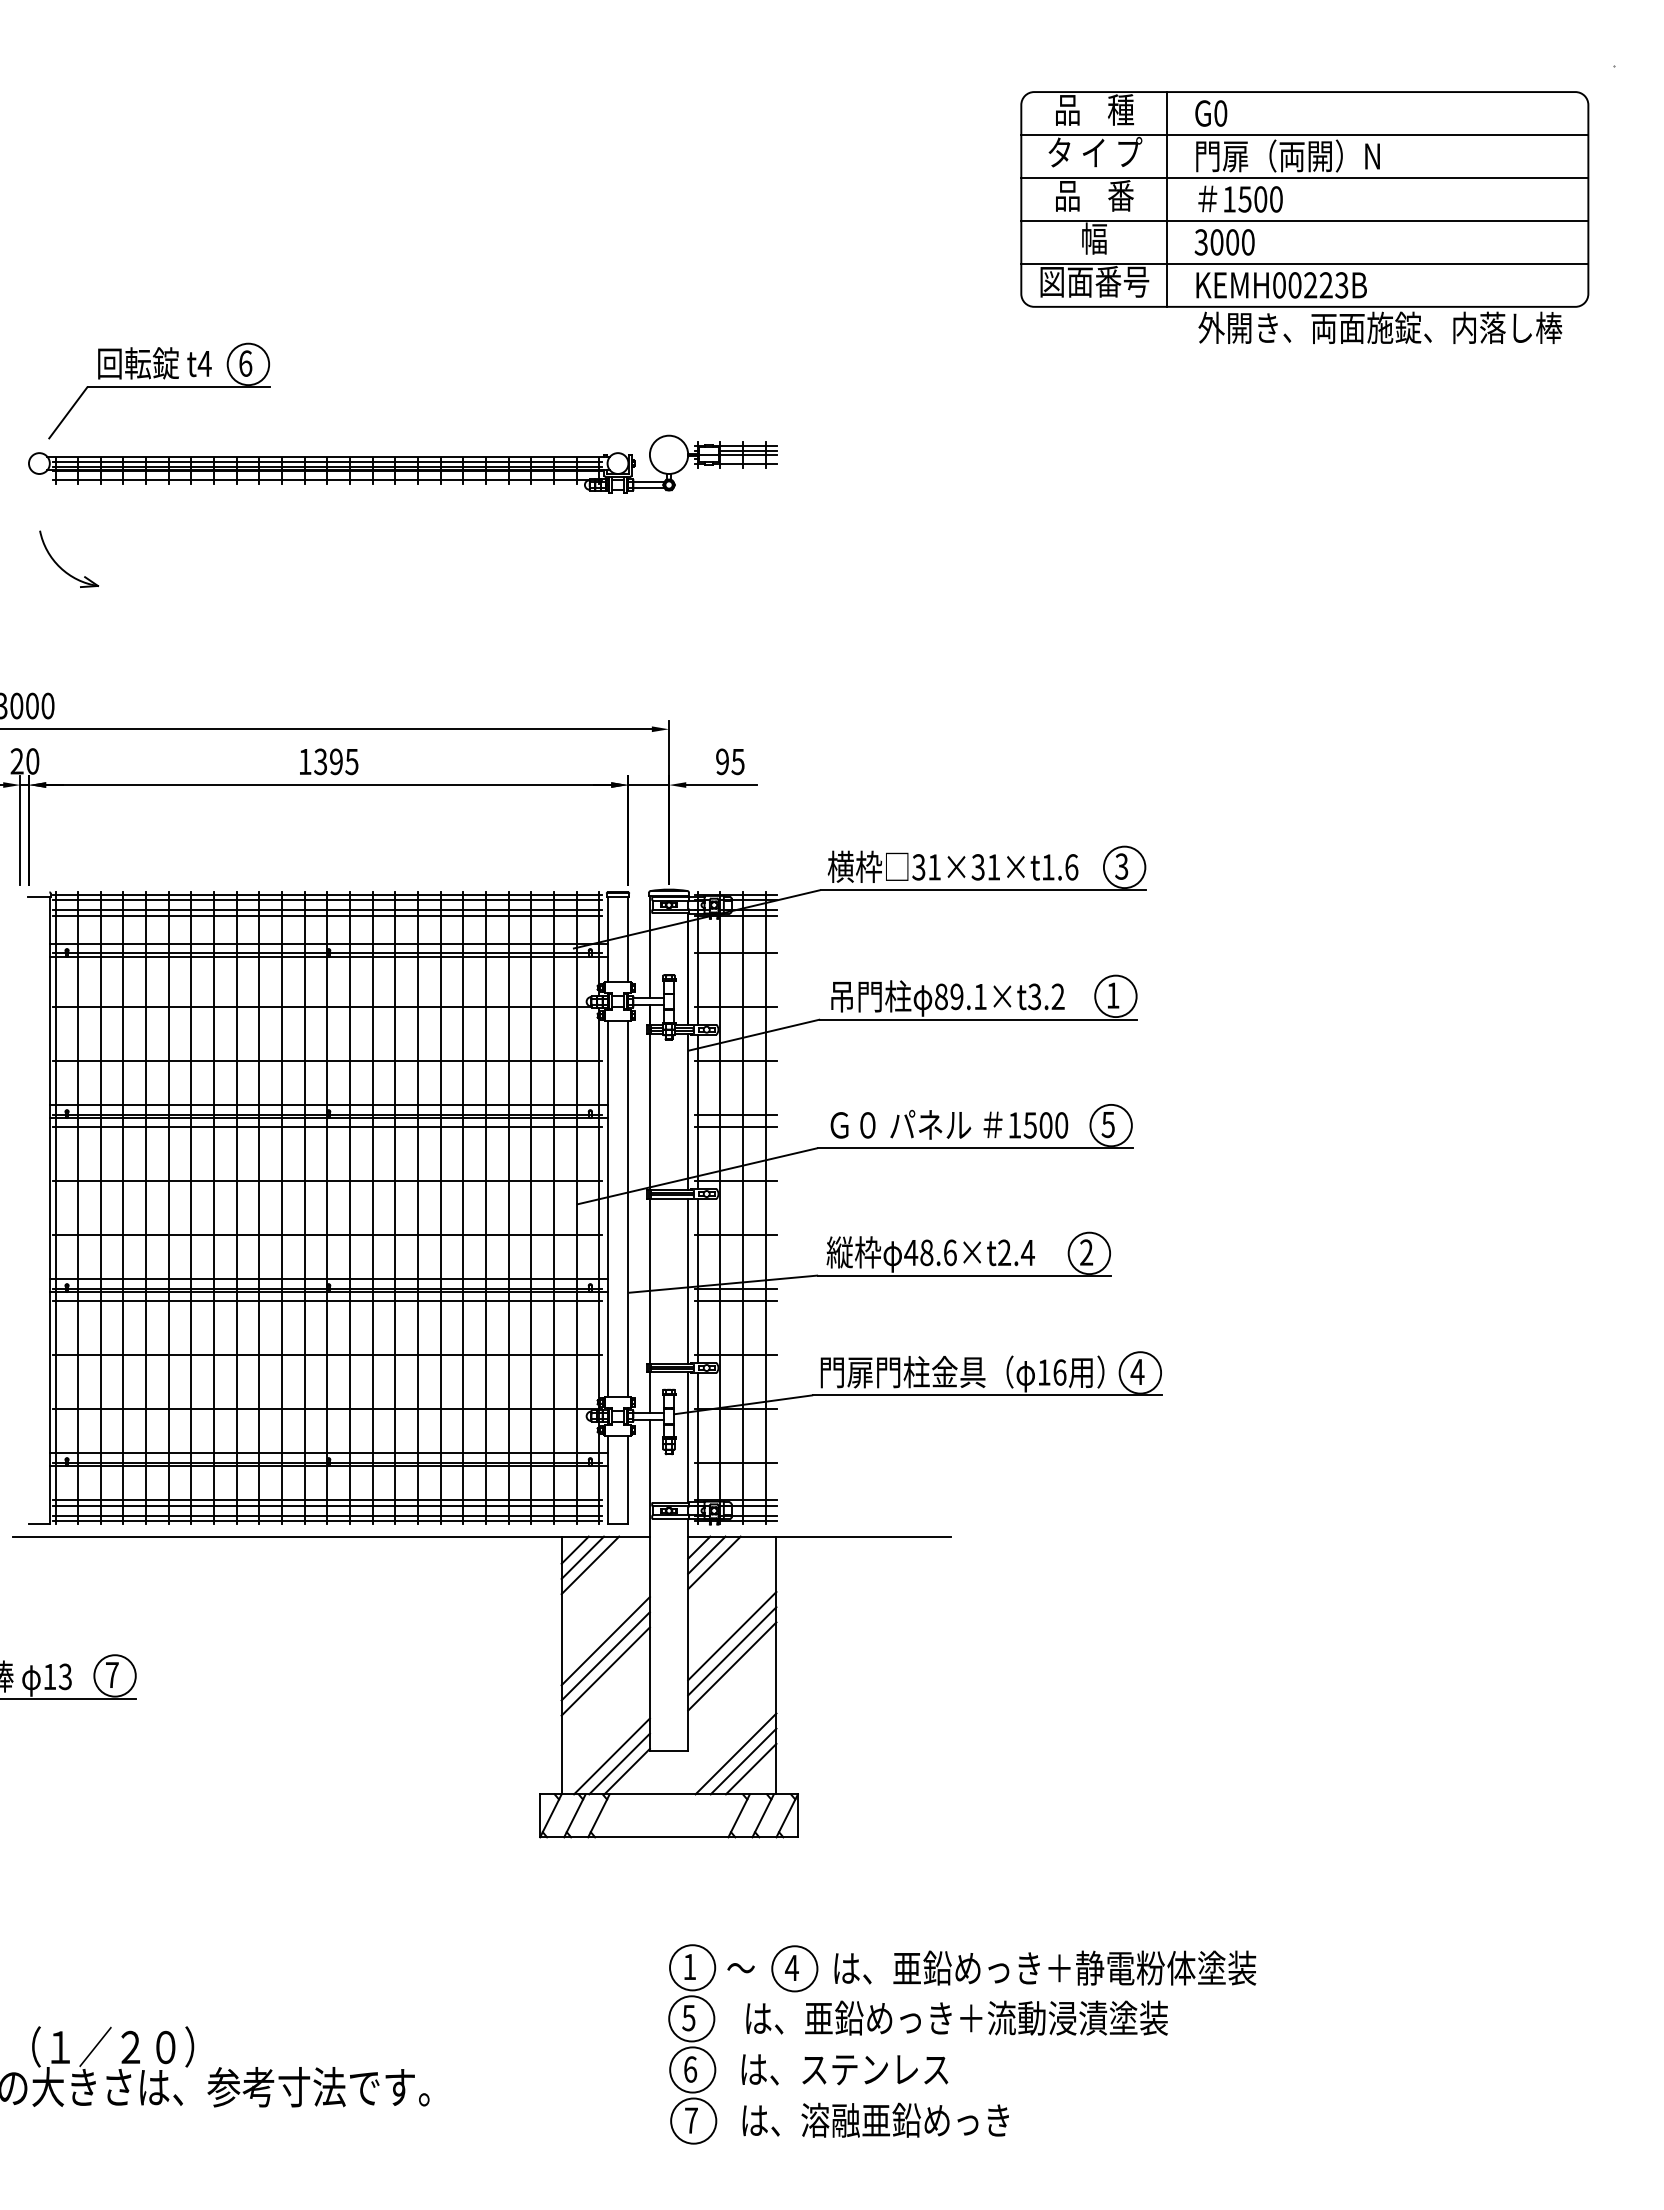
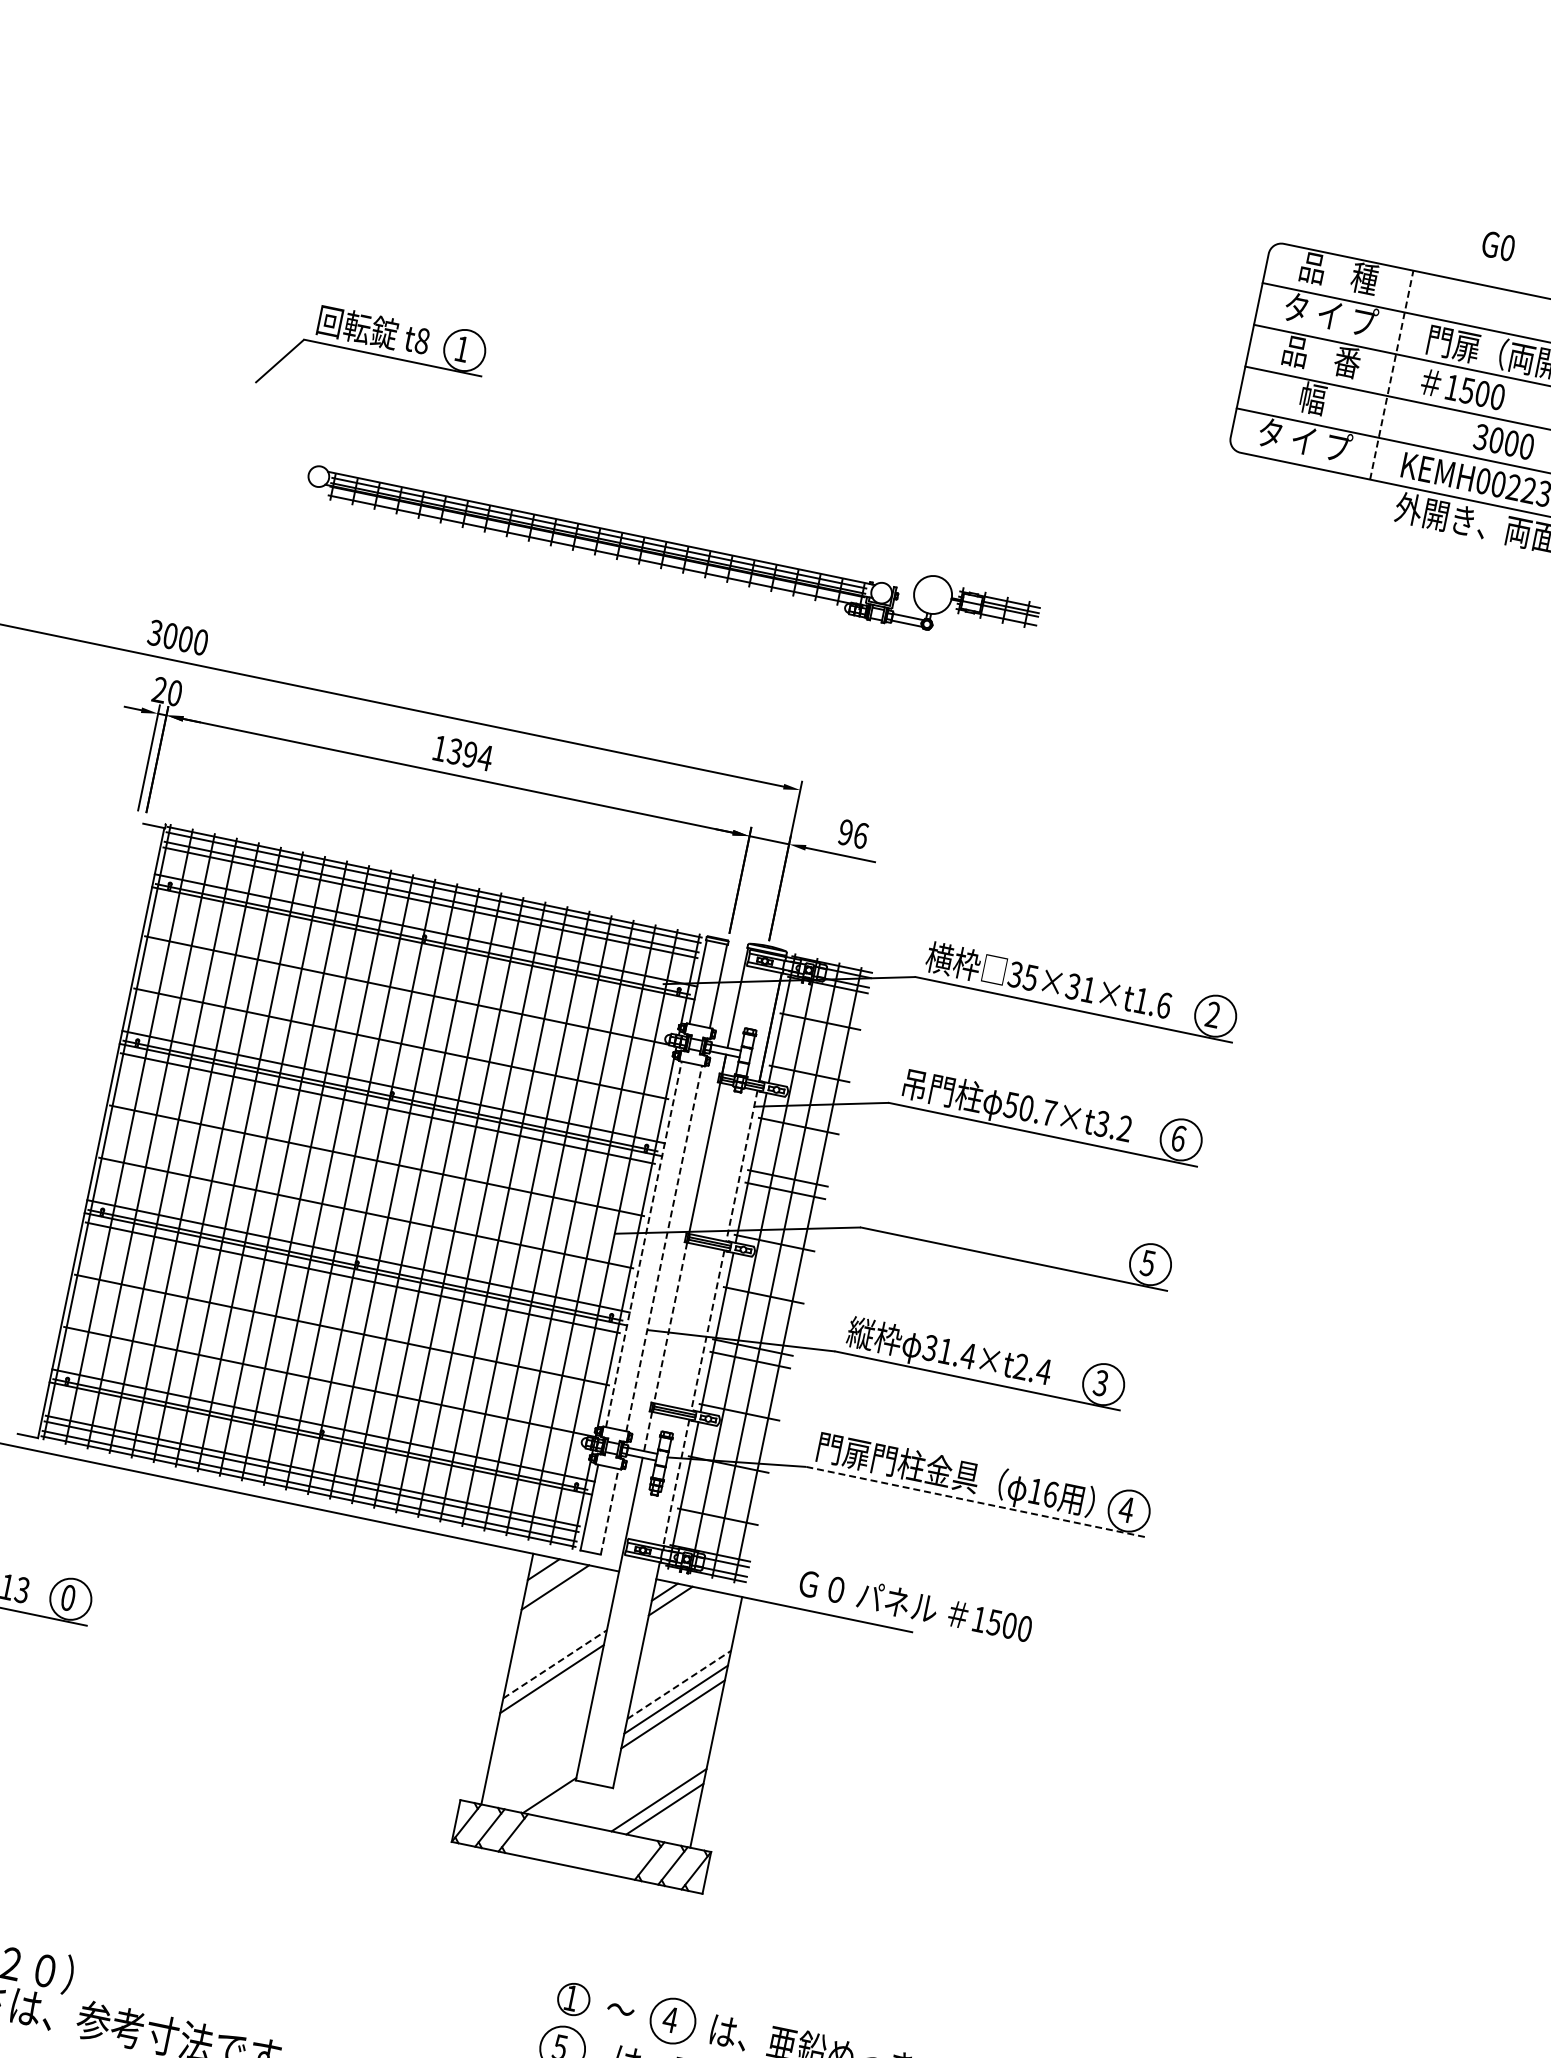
text: (1211, 113) -> (1498, 246), moved
line: (1167, 198) -> (1392, 374), solid -> dashed
text: (1224, 242) -> (1503, 442), moved
text: (1094, 281) -> (1304, 440), 図面番号 -> タ イ プ
text: (204, 363) -> (422, 340), t4 -> t8
text: (245, 363) -> (462, 349), 6 -> 1
part: (402, 463) -> (672, 549), moved
part: (60, 566) -> (241, 509), removed
text: (737, 761) -> (860, 835), 95 -> 96
text: (351, 762) -> (484, 758), 1395 -> 1394
text: (1121, 866) -> (1212, 1014), 3 -> 2
text: (933, 867) -> (1029, 977), 31×31×t1.6 -> 35×31×t1.6
text: (1113, 995) -> (1179, 1138), 1 -> 6
text: (960, 996) -> (1030, 1108), 89.1×t3.2 -> 50.7×t3.2
line: (688, 1111) -> (742, 1165), solid -> dashed
text: (949, 1124) -> (915, 1605), moved
line: (607, 1209) -> (643, 1244), solid -> dashed
line: (628, 1209) -> (664, 1249), solid -> dashed
text: (930, 1252) -> (949, 1351), 48.6×t2.4 -> 31.4×t2.4
text: (1086, 1252) -> (1100, 1383), 2 -> 3
line: (649, 1281) -> (670, 1323), solid -> dashed
line: (688, 1281) -> (708, 1331), solid -> dashed
line: (649, 1393) -> (647, 1432), solid -> dashed
line: (987, 1395) -> (975, 1502), solid -> dashed
line: (688, 1437) -> (676, 1482), solid -> dashed
line: (628, 1479) -> (609, 1511), solid -> dashed
line: (582, 1557) -> (549, 1578), removed
line: (714, 1562) -> (676, 1609), removed
line: (732, 1635) -> (679, 1684), solid -> dashed
line: (606, 1640) -> (555, 1663), solid -> dashed
line: (605, 1671) -> (548, 1693), removed
text: (112, 1674) -> (68, 1597), 7 -> 0
line: (611, 1756) -> (537, 1777), removed
line: (619, 1763) -> (543, 1786), removed
line: (750, 1768) -> (670, 1817), removed
circle: (692, 1967) -> (573, 1999), size x0.7

